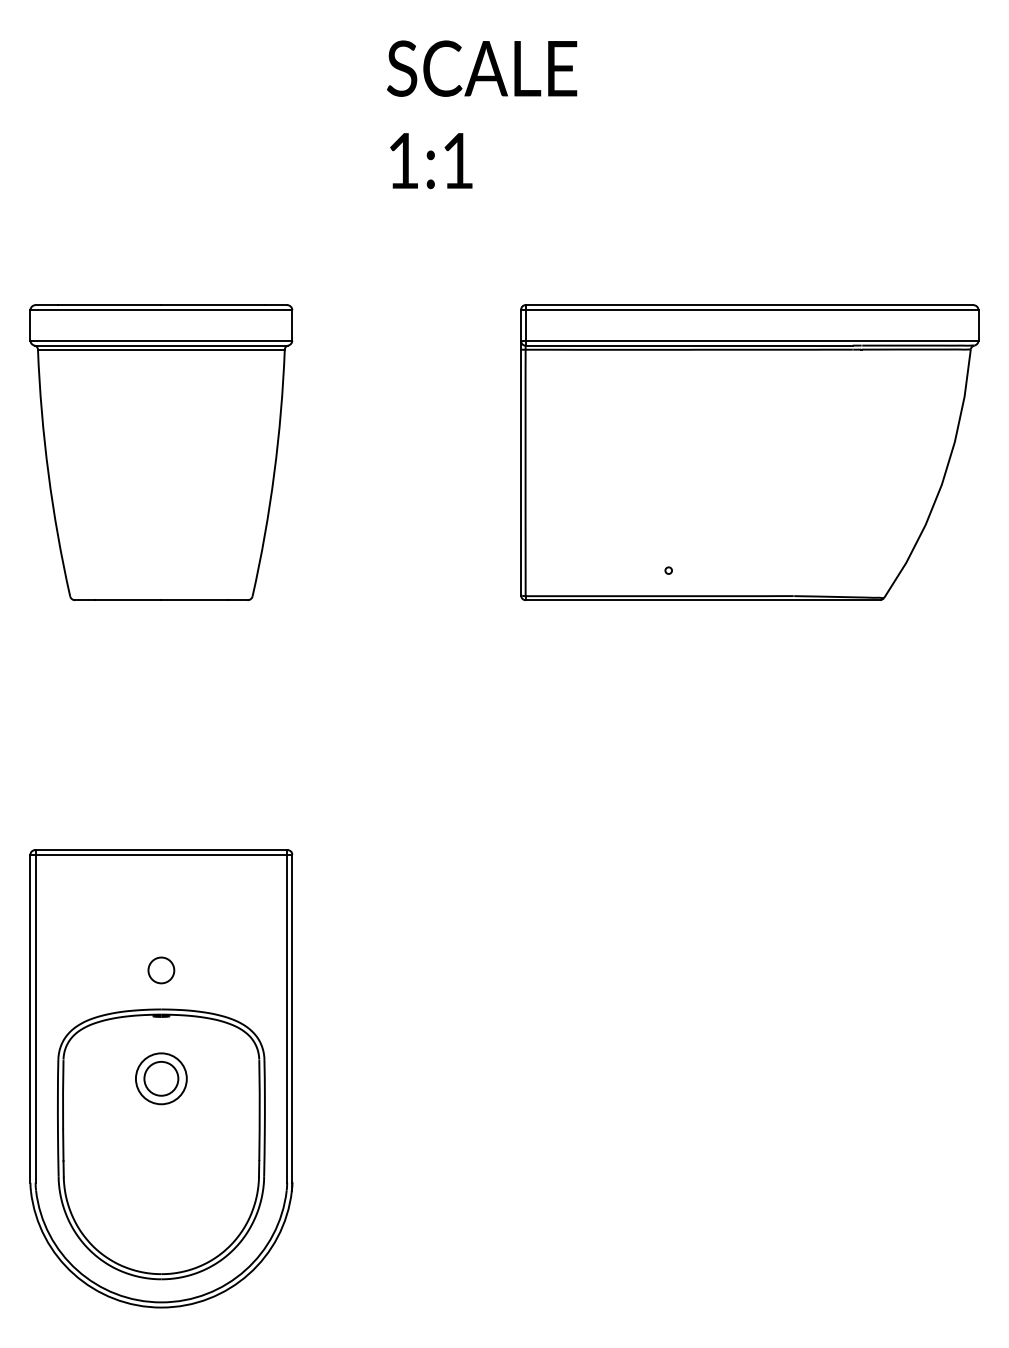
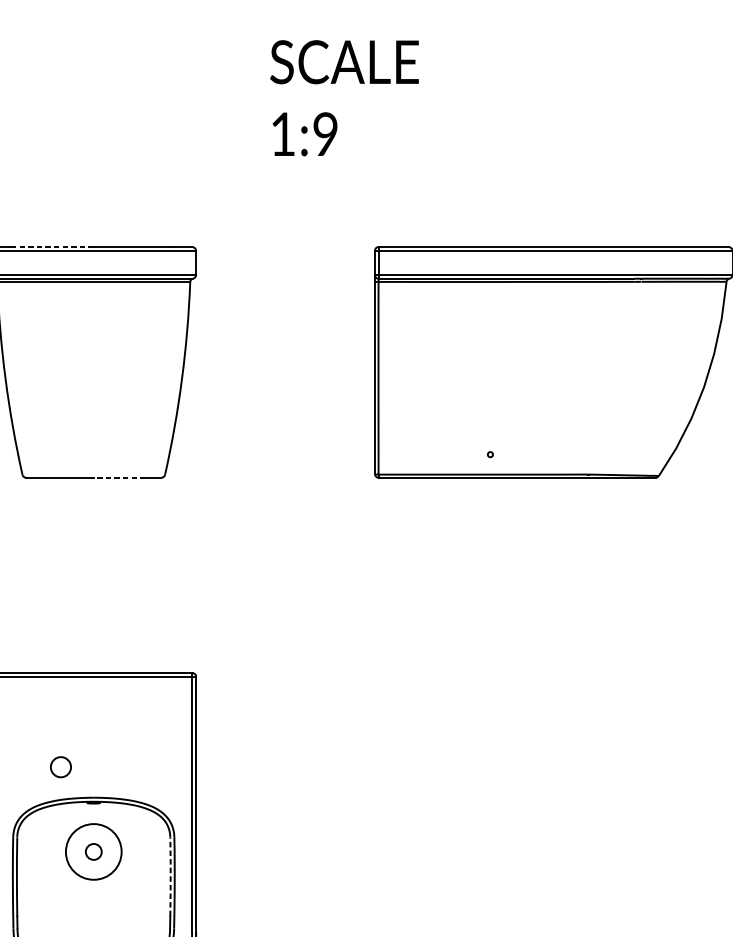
text: (457, 160) -> (325, 133), 1:1 -> 1:9
line: (109, 305) -> (53, 247), solid -> dashed
line: (194, 600) -> (119, 477), solid -> dashed
circle: (161, 970) -> (61, 767), moved
circle: (160, 1078) -> (93, 851), size x1.4
circle: (161, 1078) -> (93, 851), size x0.6
line: (259, 1110) -> (170, 876), solid -> dashed

